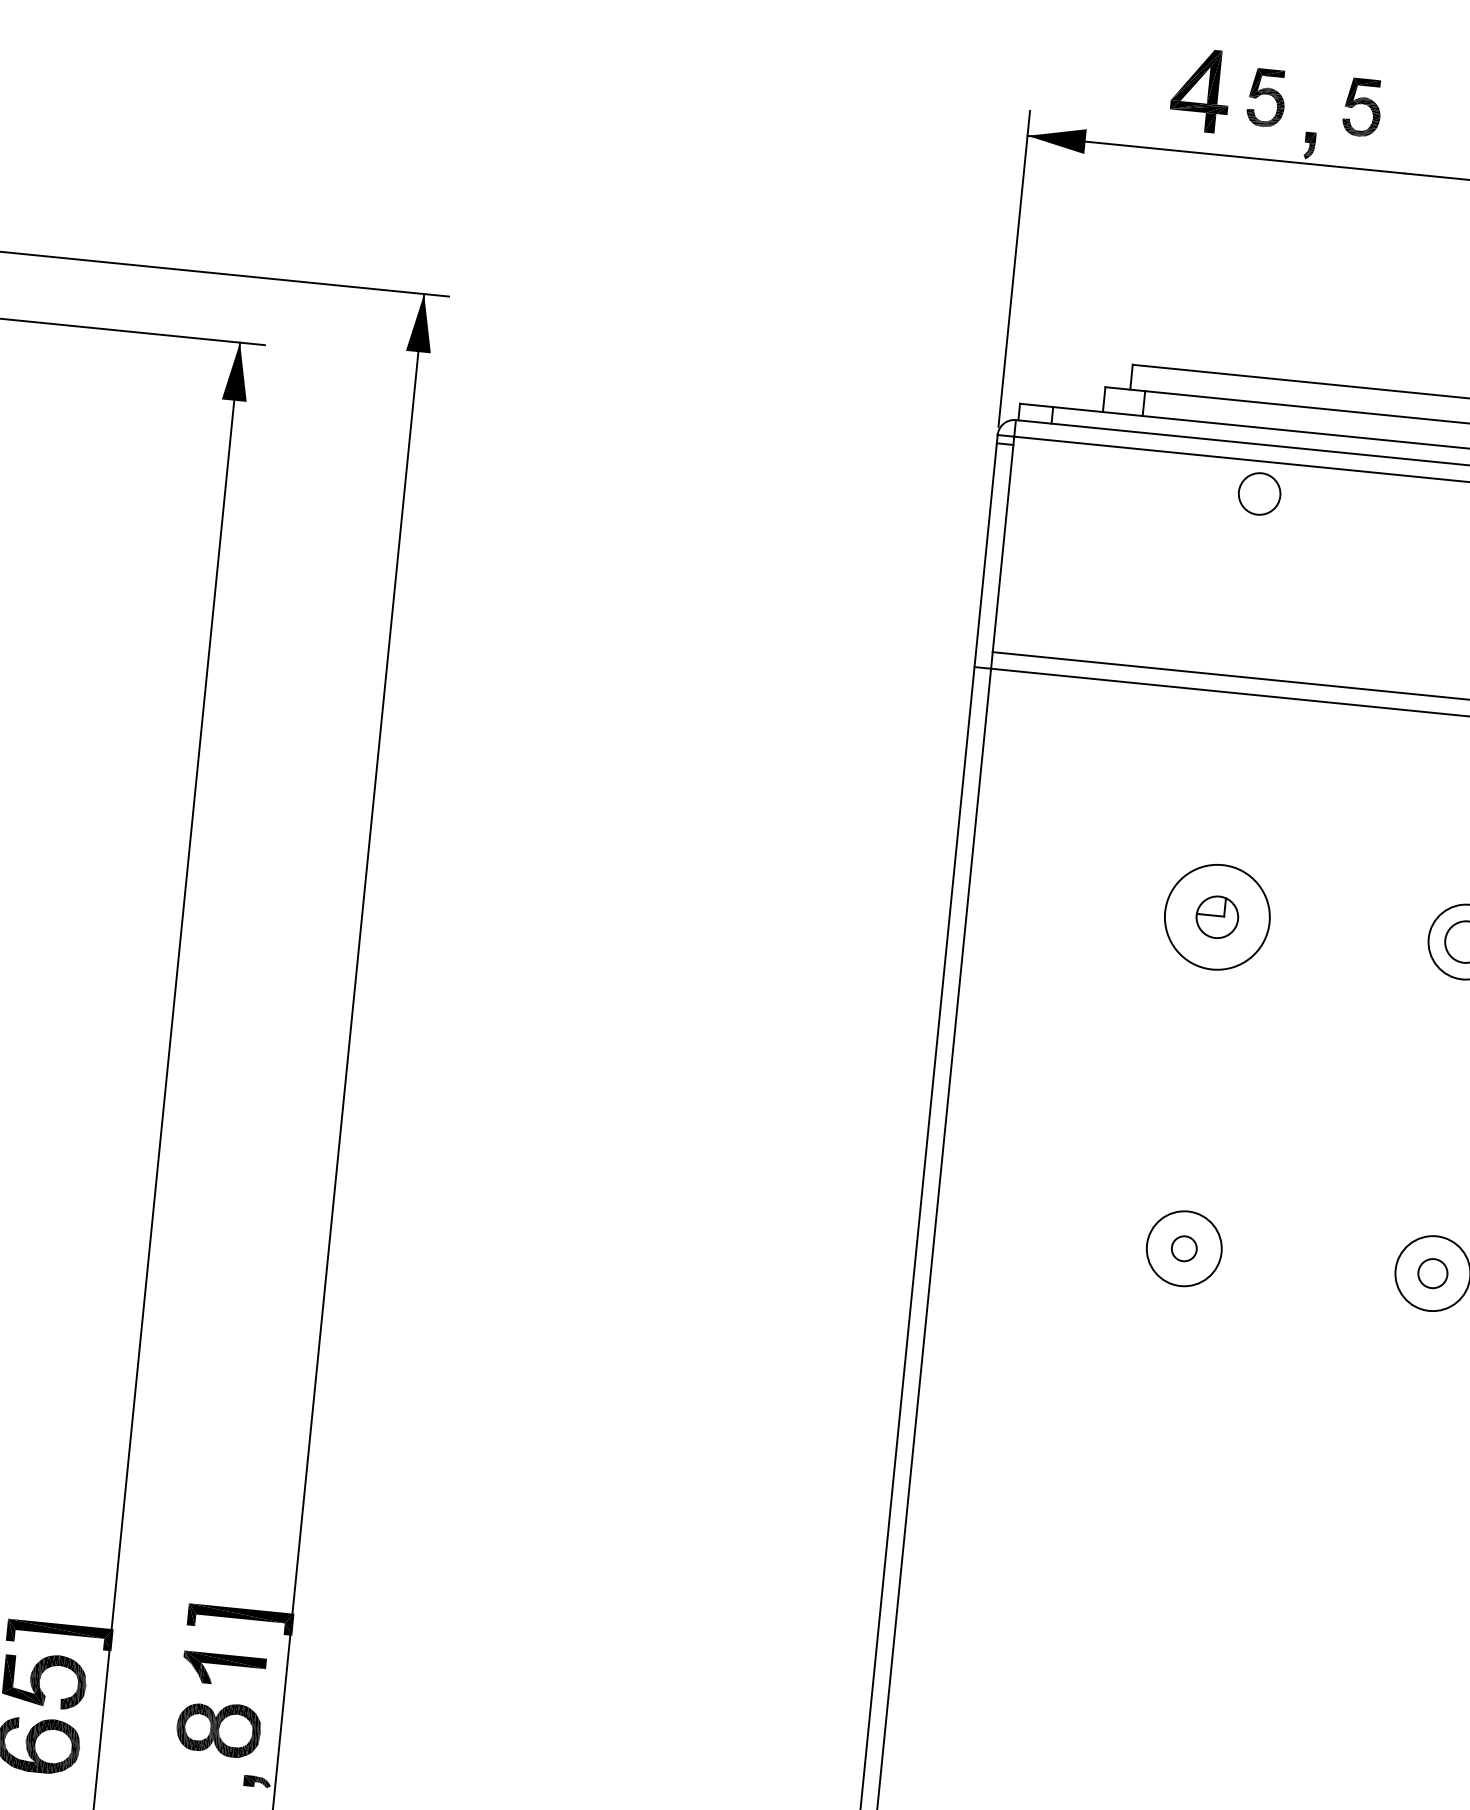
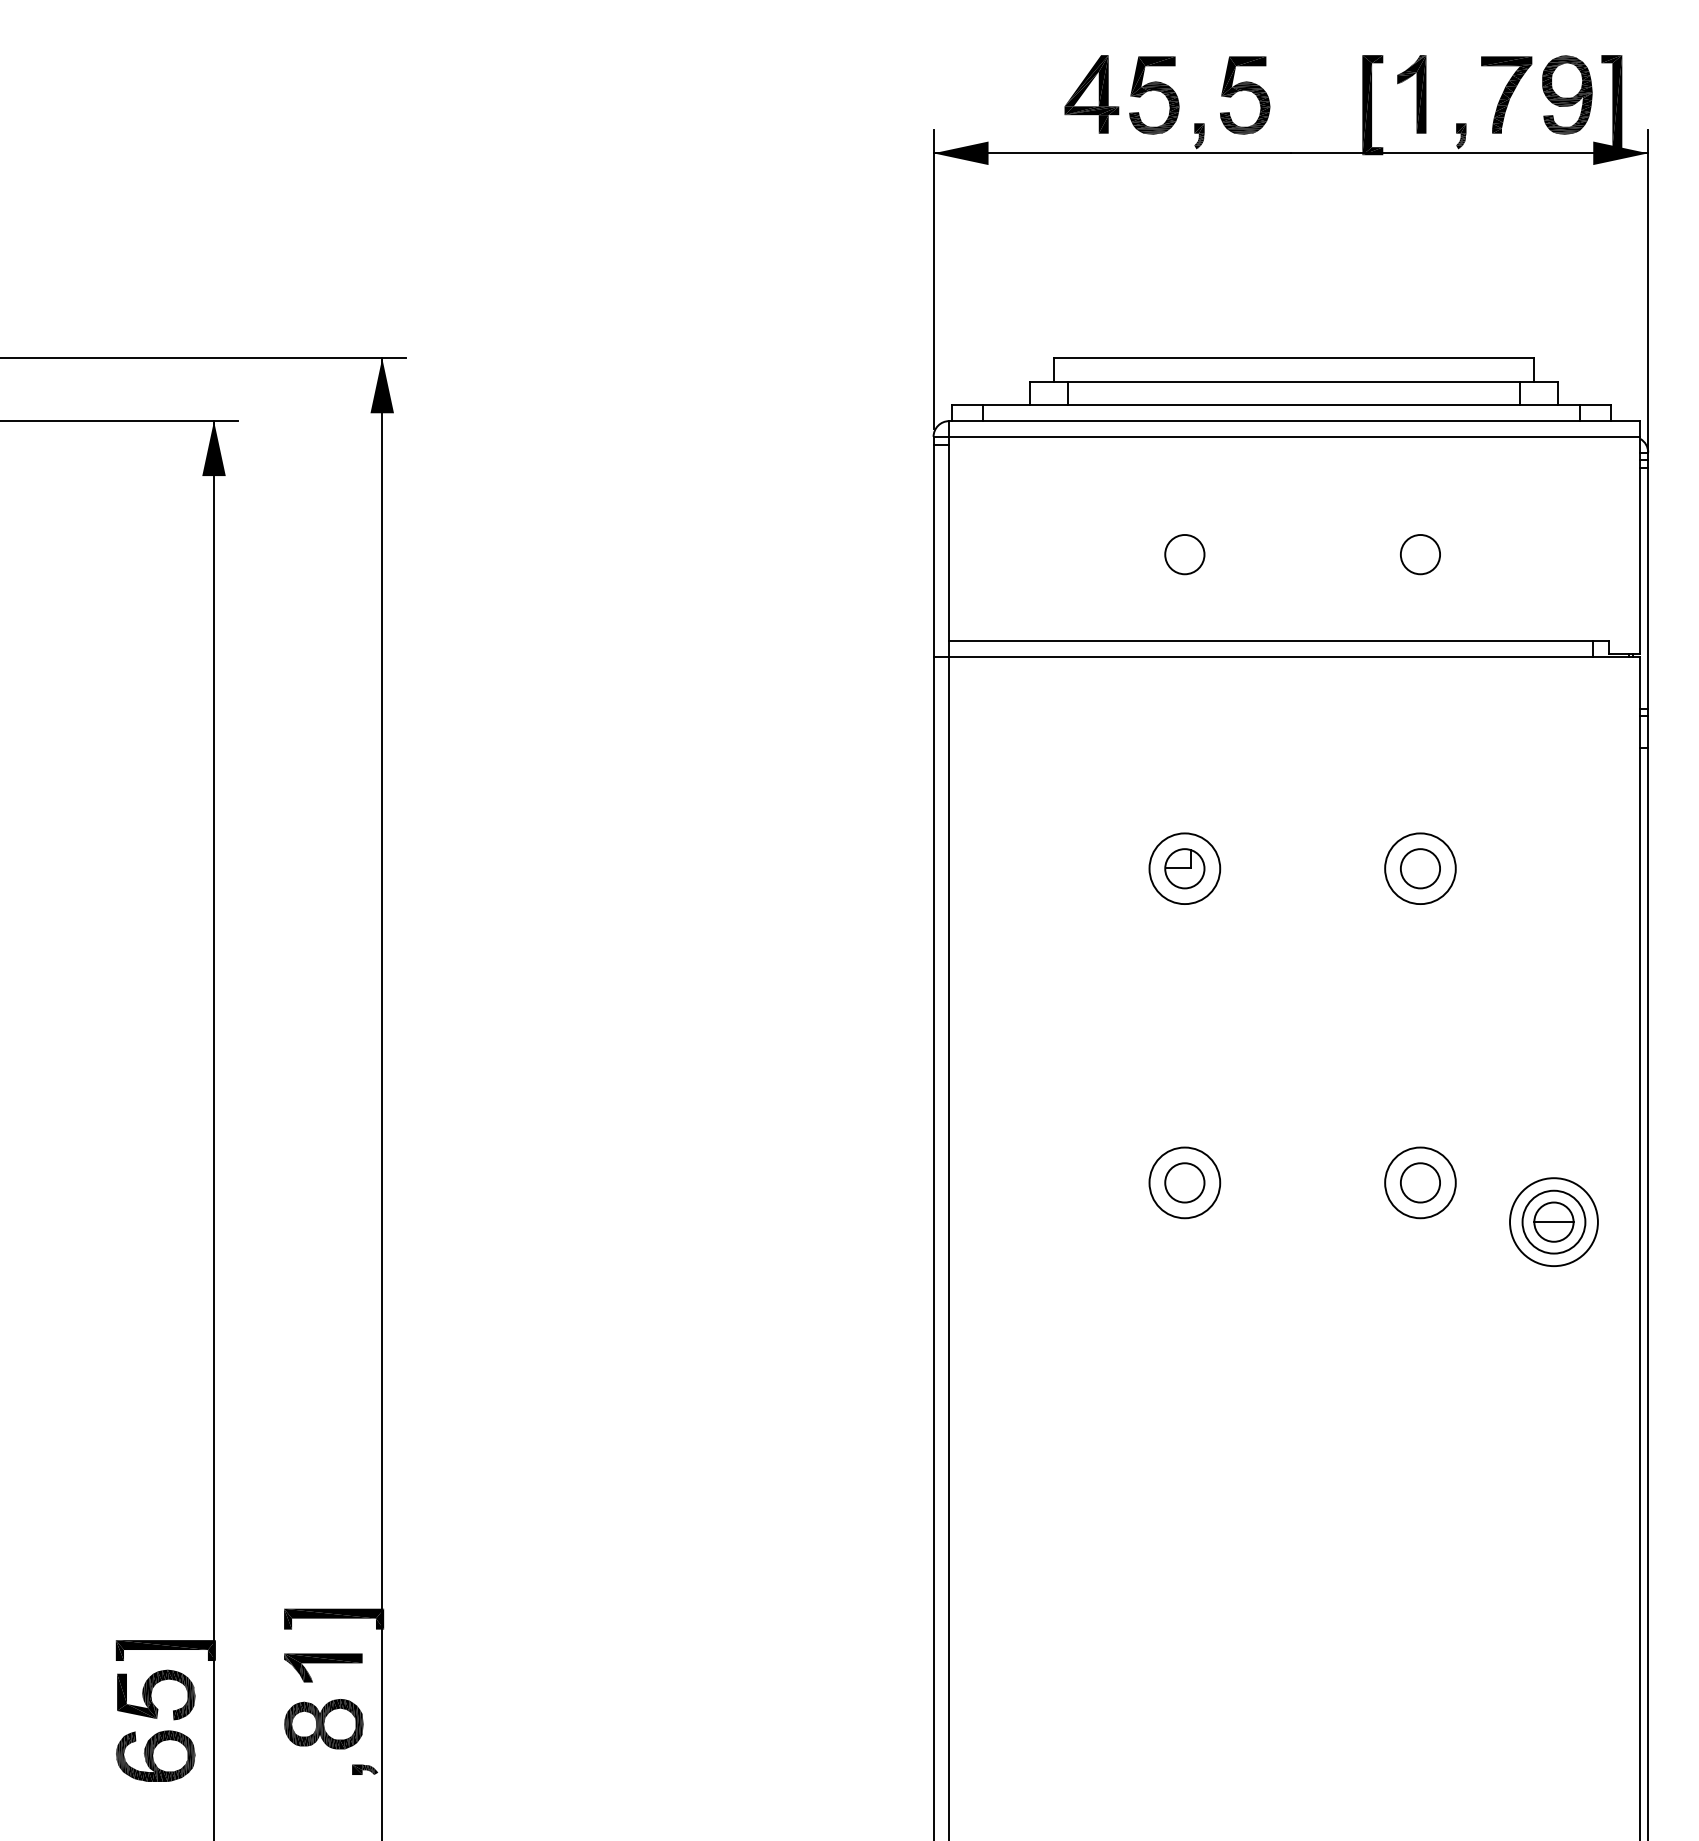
part: (1266, 98) -> (1154, 95), size x1.43
part: (1362, 107) -> (1245, 95), size x1.43
circle: (1259, 493) -> (1184, 554), moved
circle: (1217, 916) -> (1184, 868), size x0.71
circle: (1183, 1248) -> (1184, 1182), size x1.67
circle: (1432, 1273) -> (1420, 1182), size x1.43

